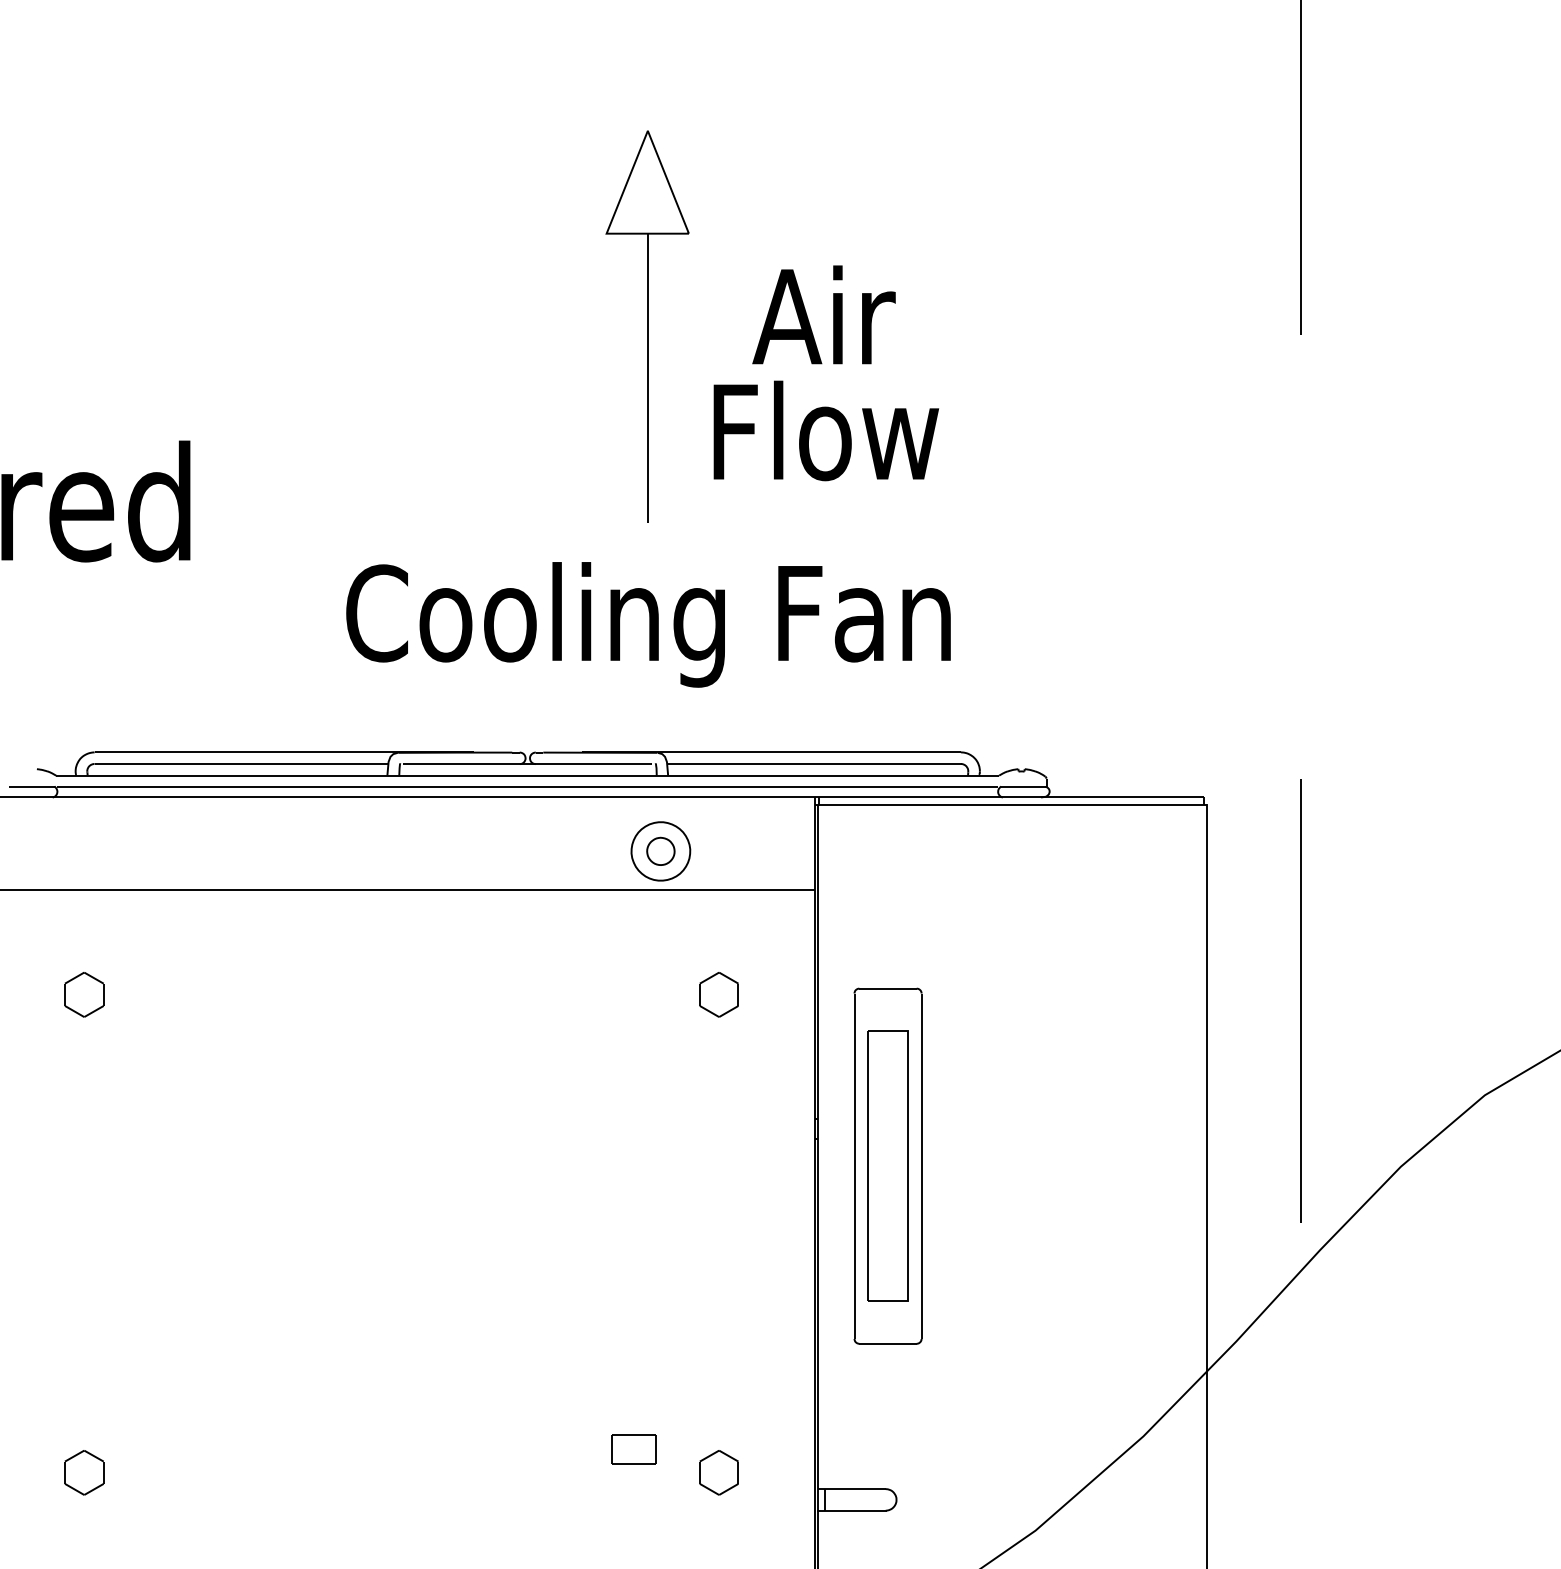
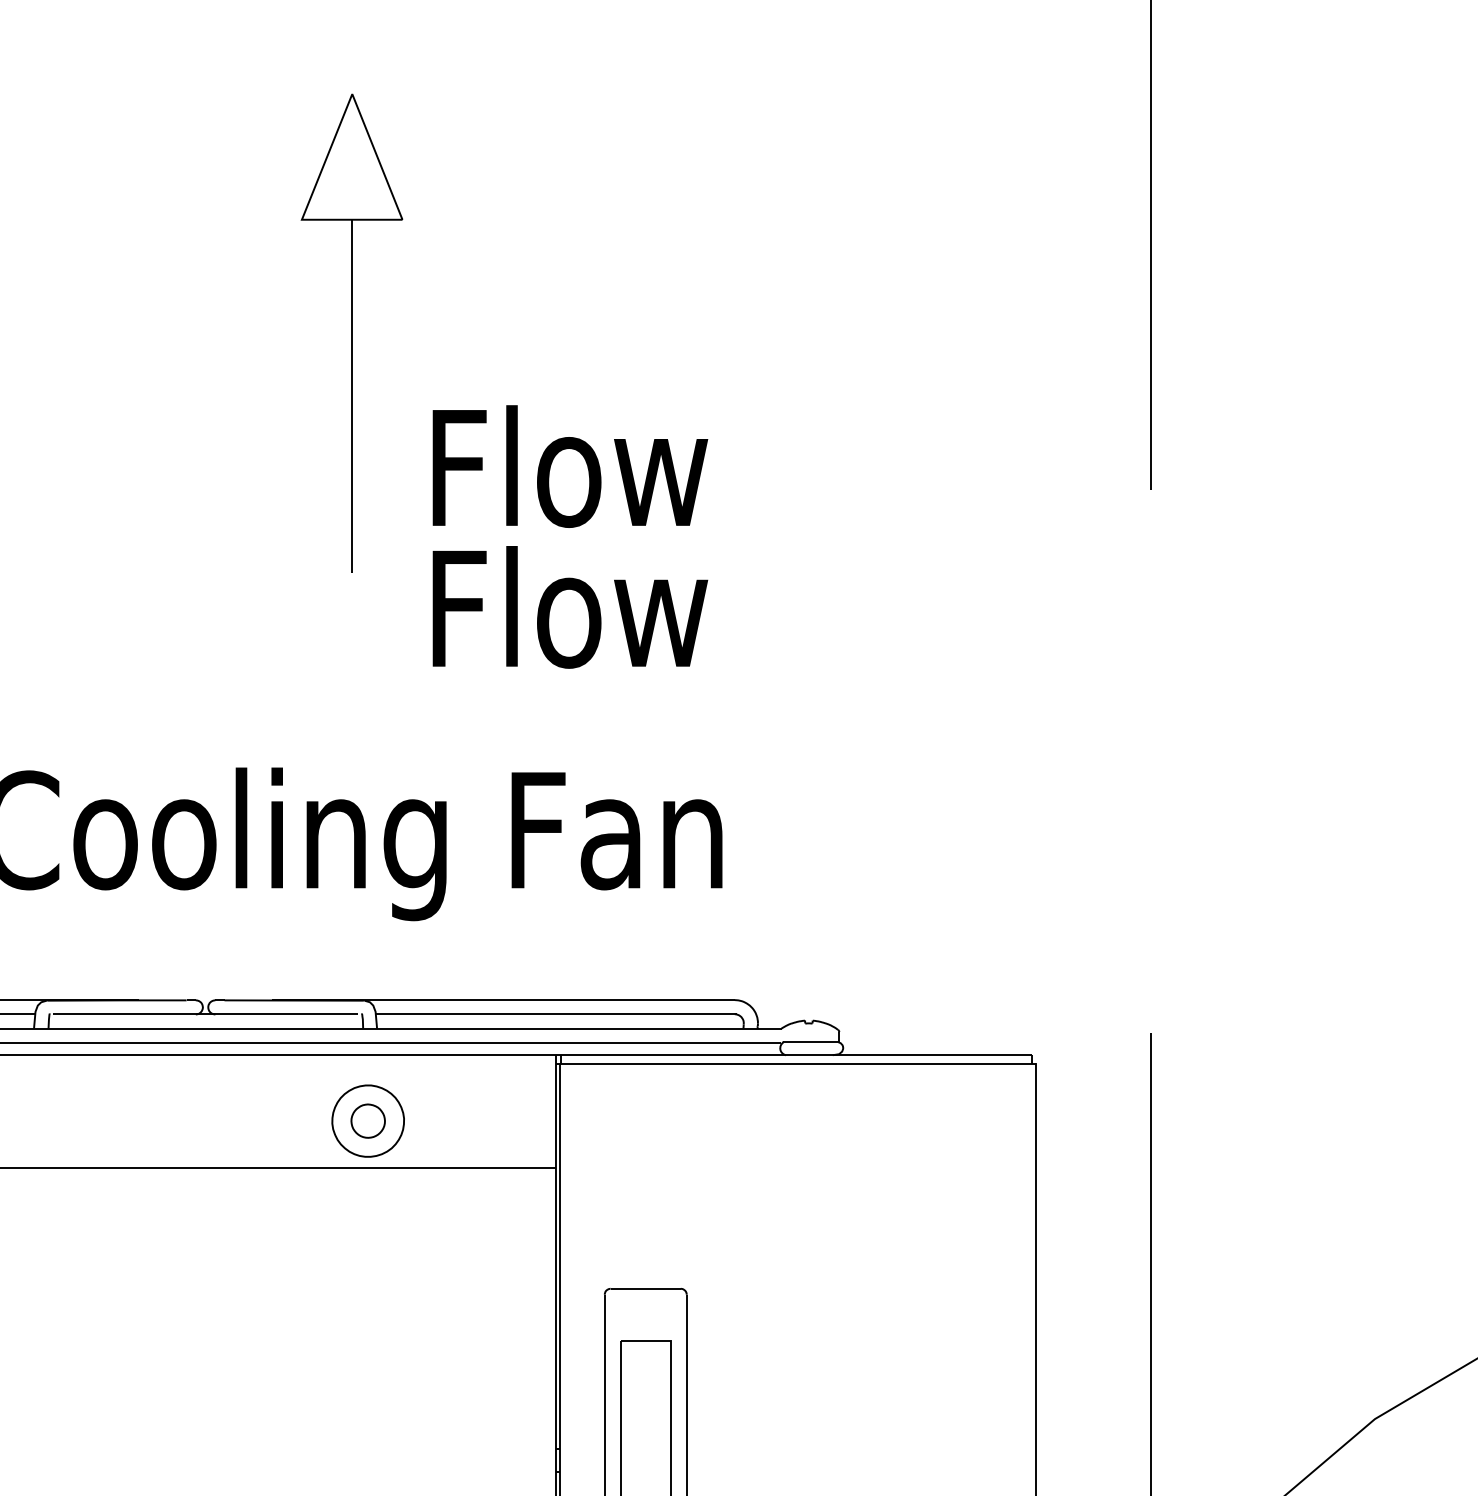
text: (826, 315) -> (570, 466), Air -> Flow
part: (647, 326) -> (351, 333), moved
part: (718, 994) -> (438, 1295), removed

